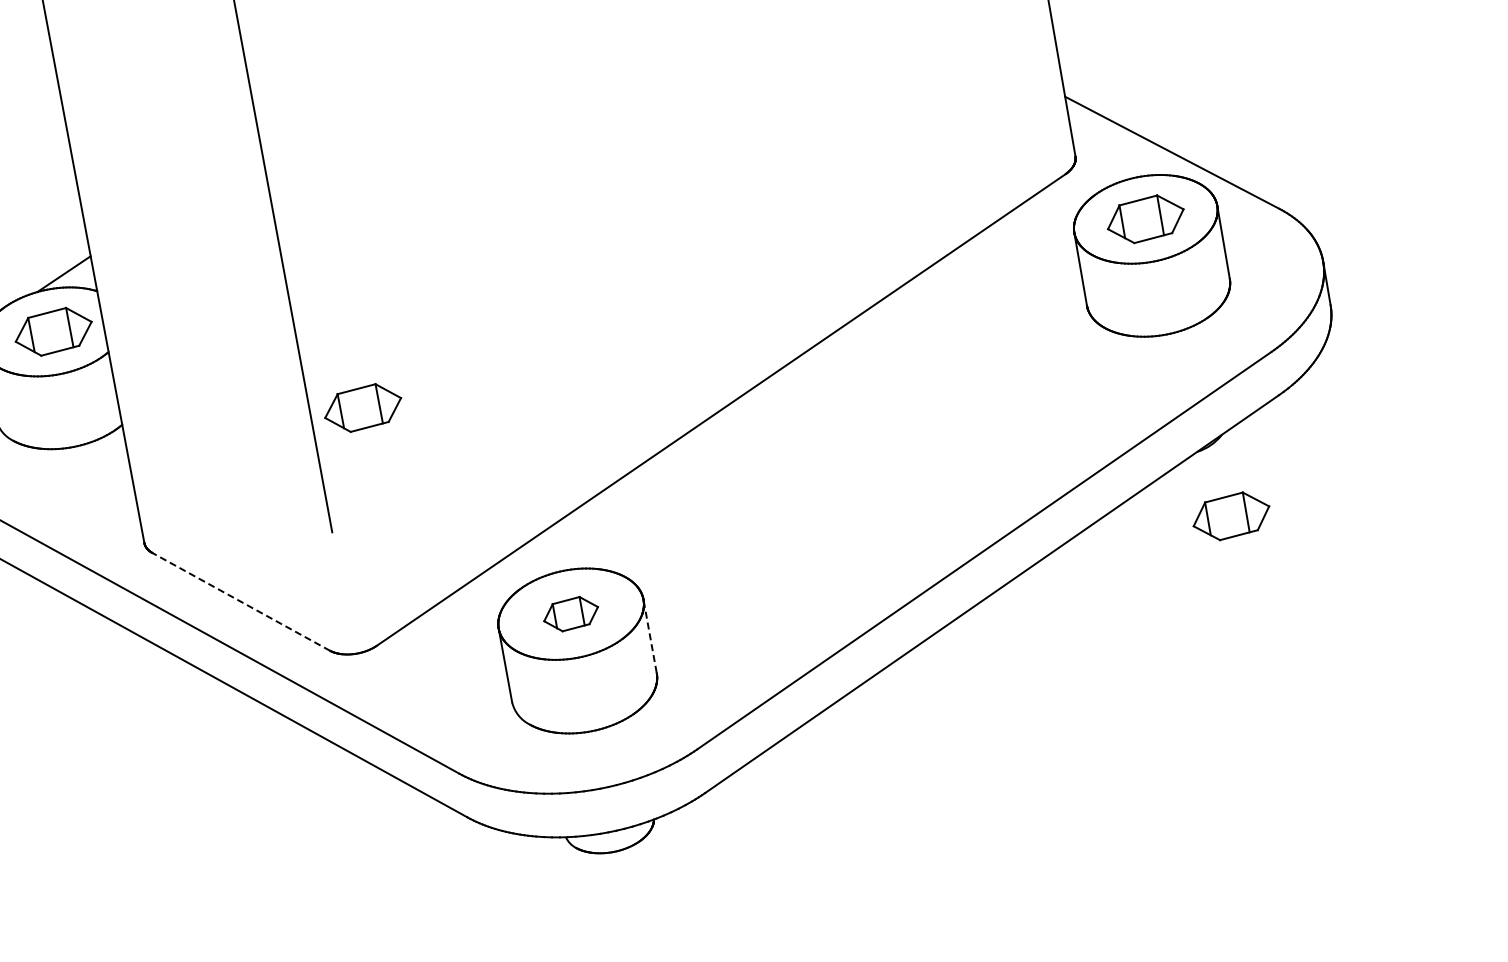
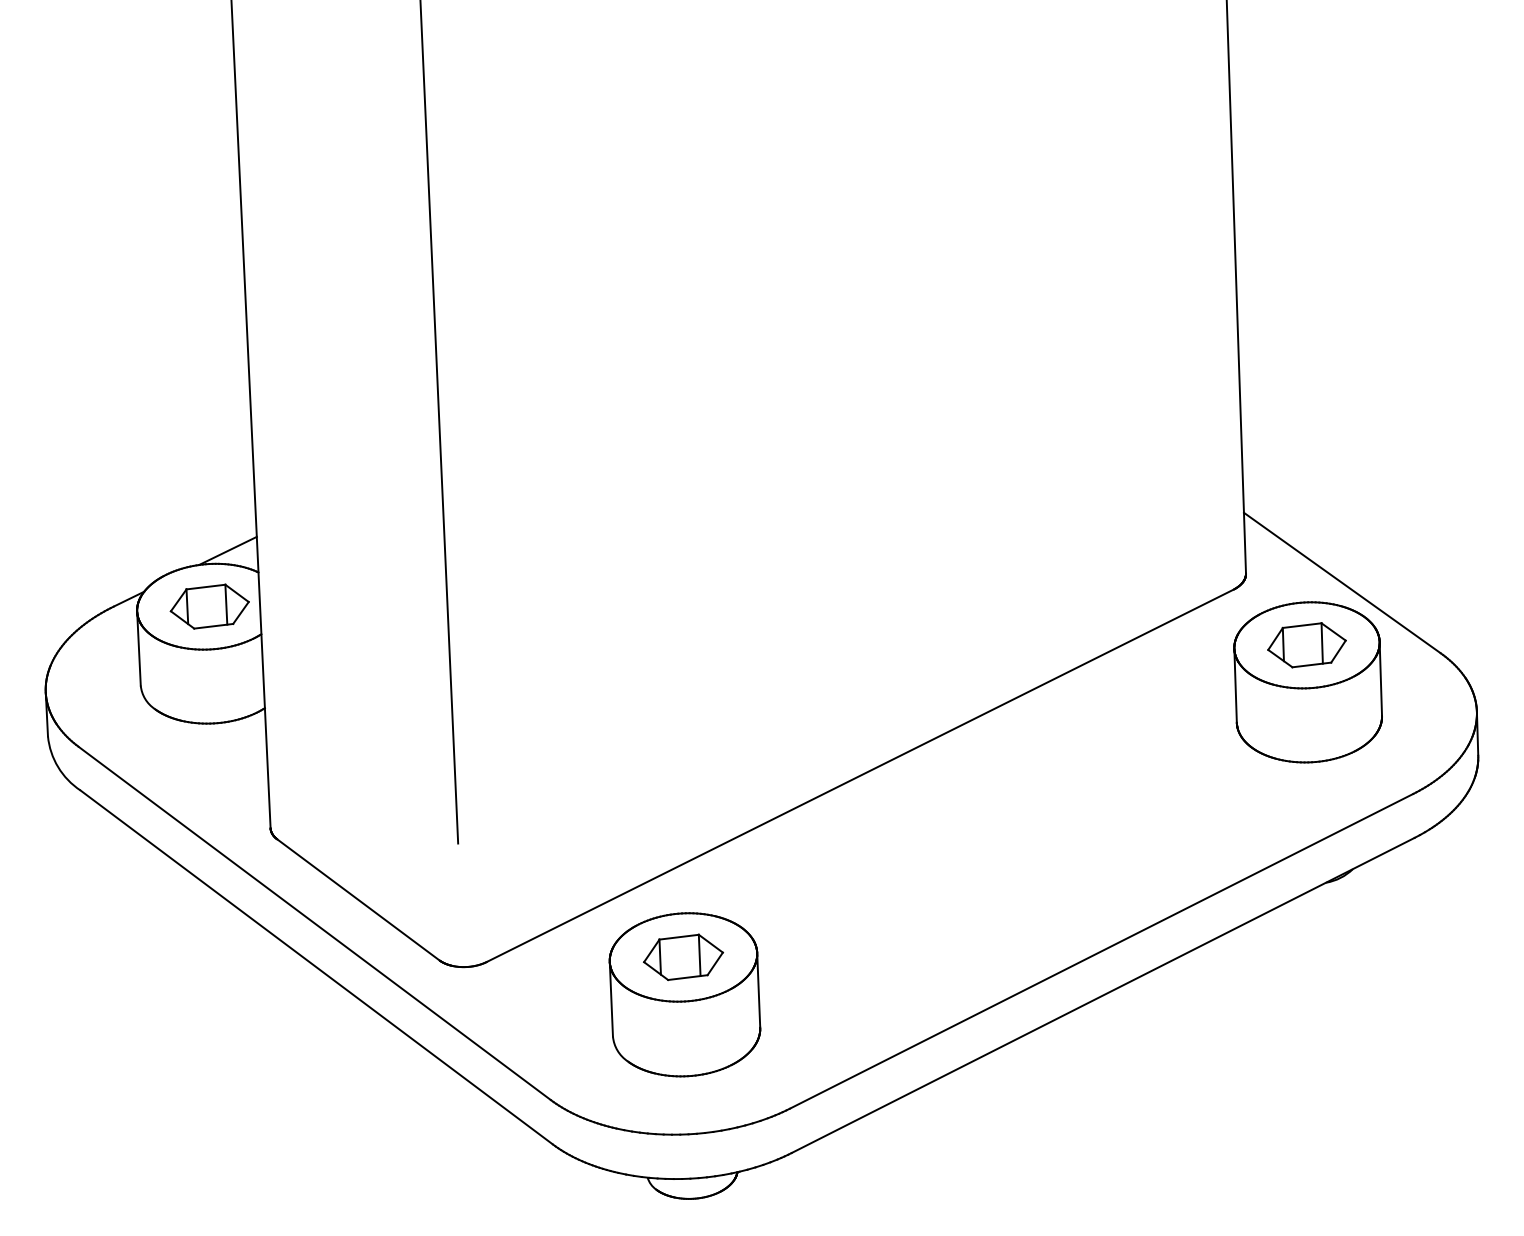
part: (362, 407) -> (505, 724), removed
part: (1230, 516) -> (1350, 951), removed
line: (241, 601) -> (358, 899), dashed -> solid
part: (571, 614) -> (683, 957), size x1.43
line: (649, 636) -> (758, 990), dashed -> solid

